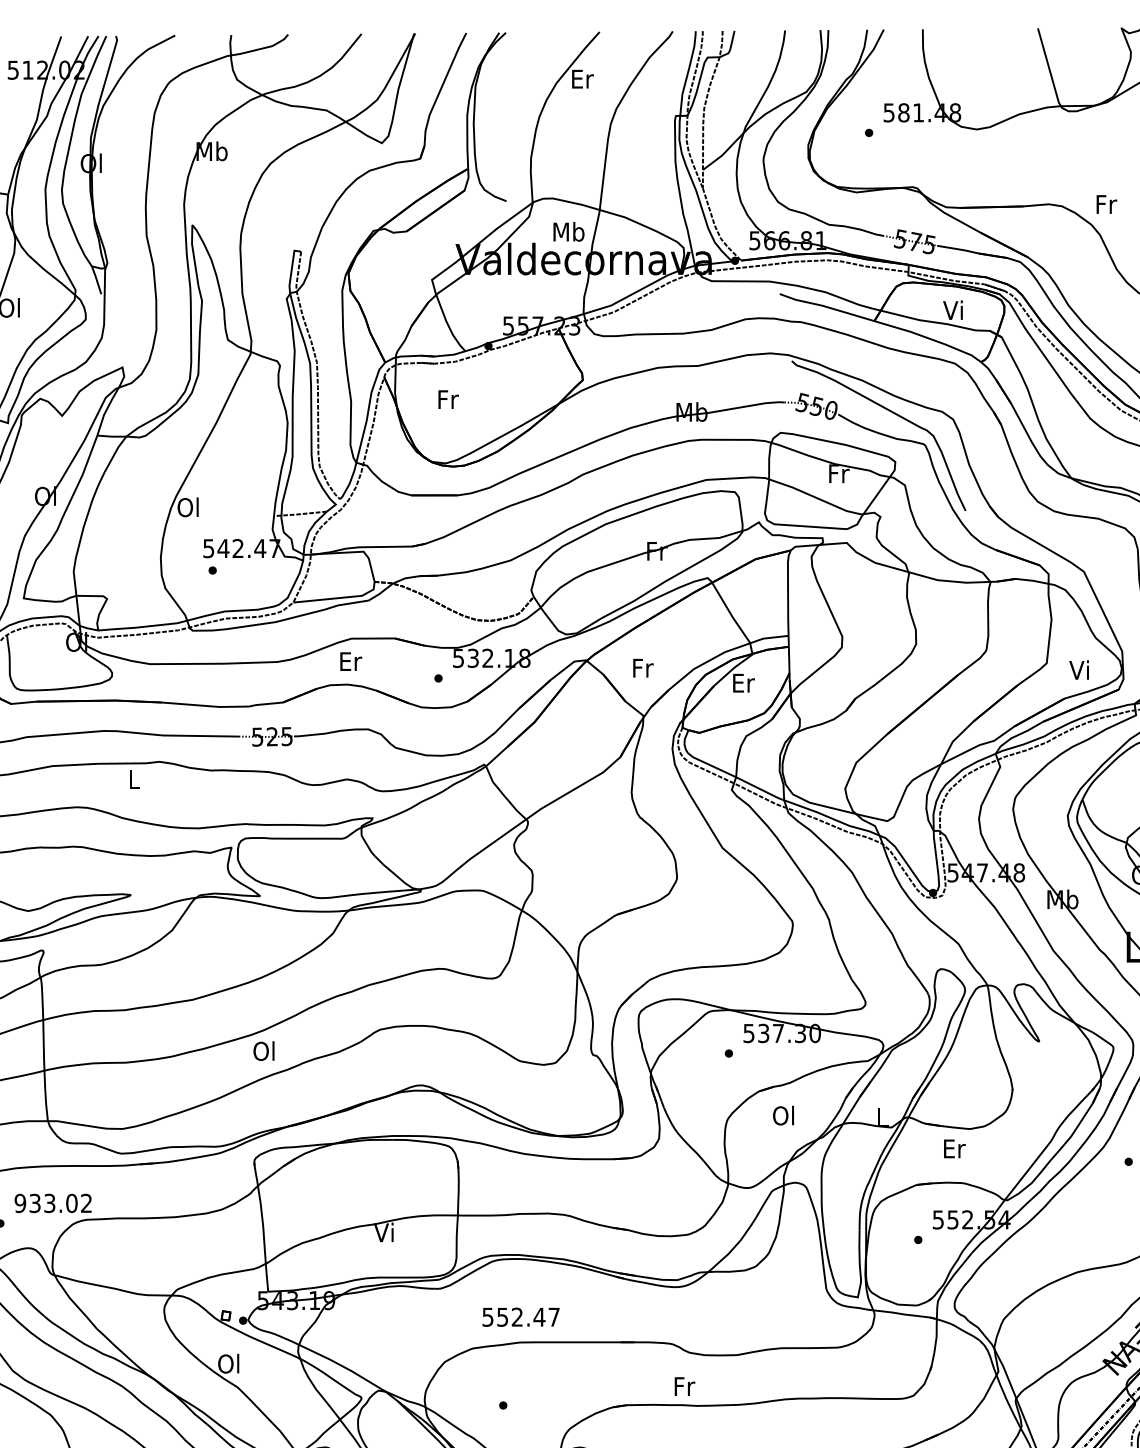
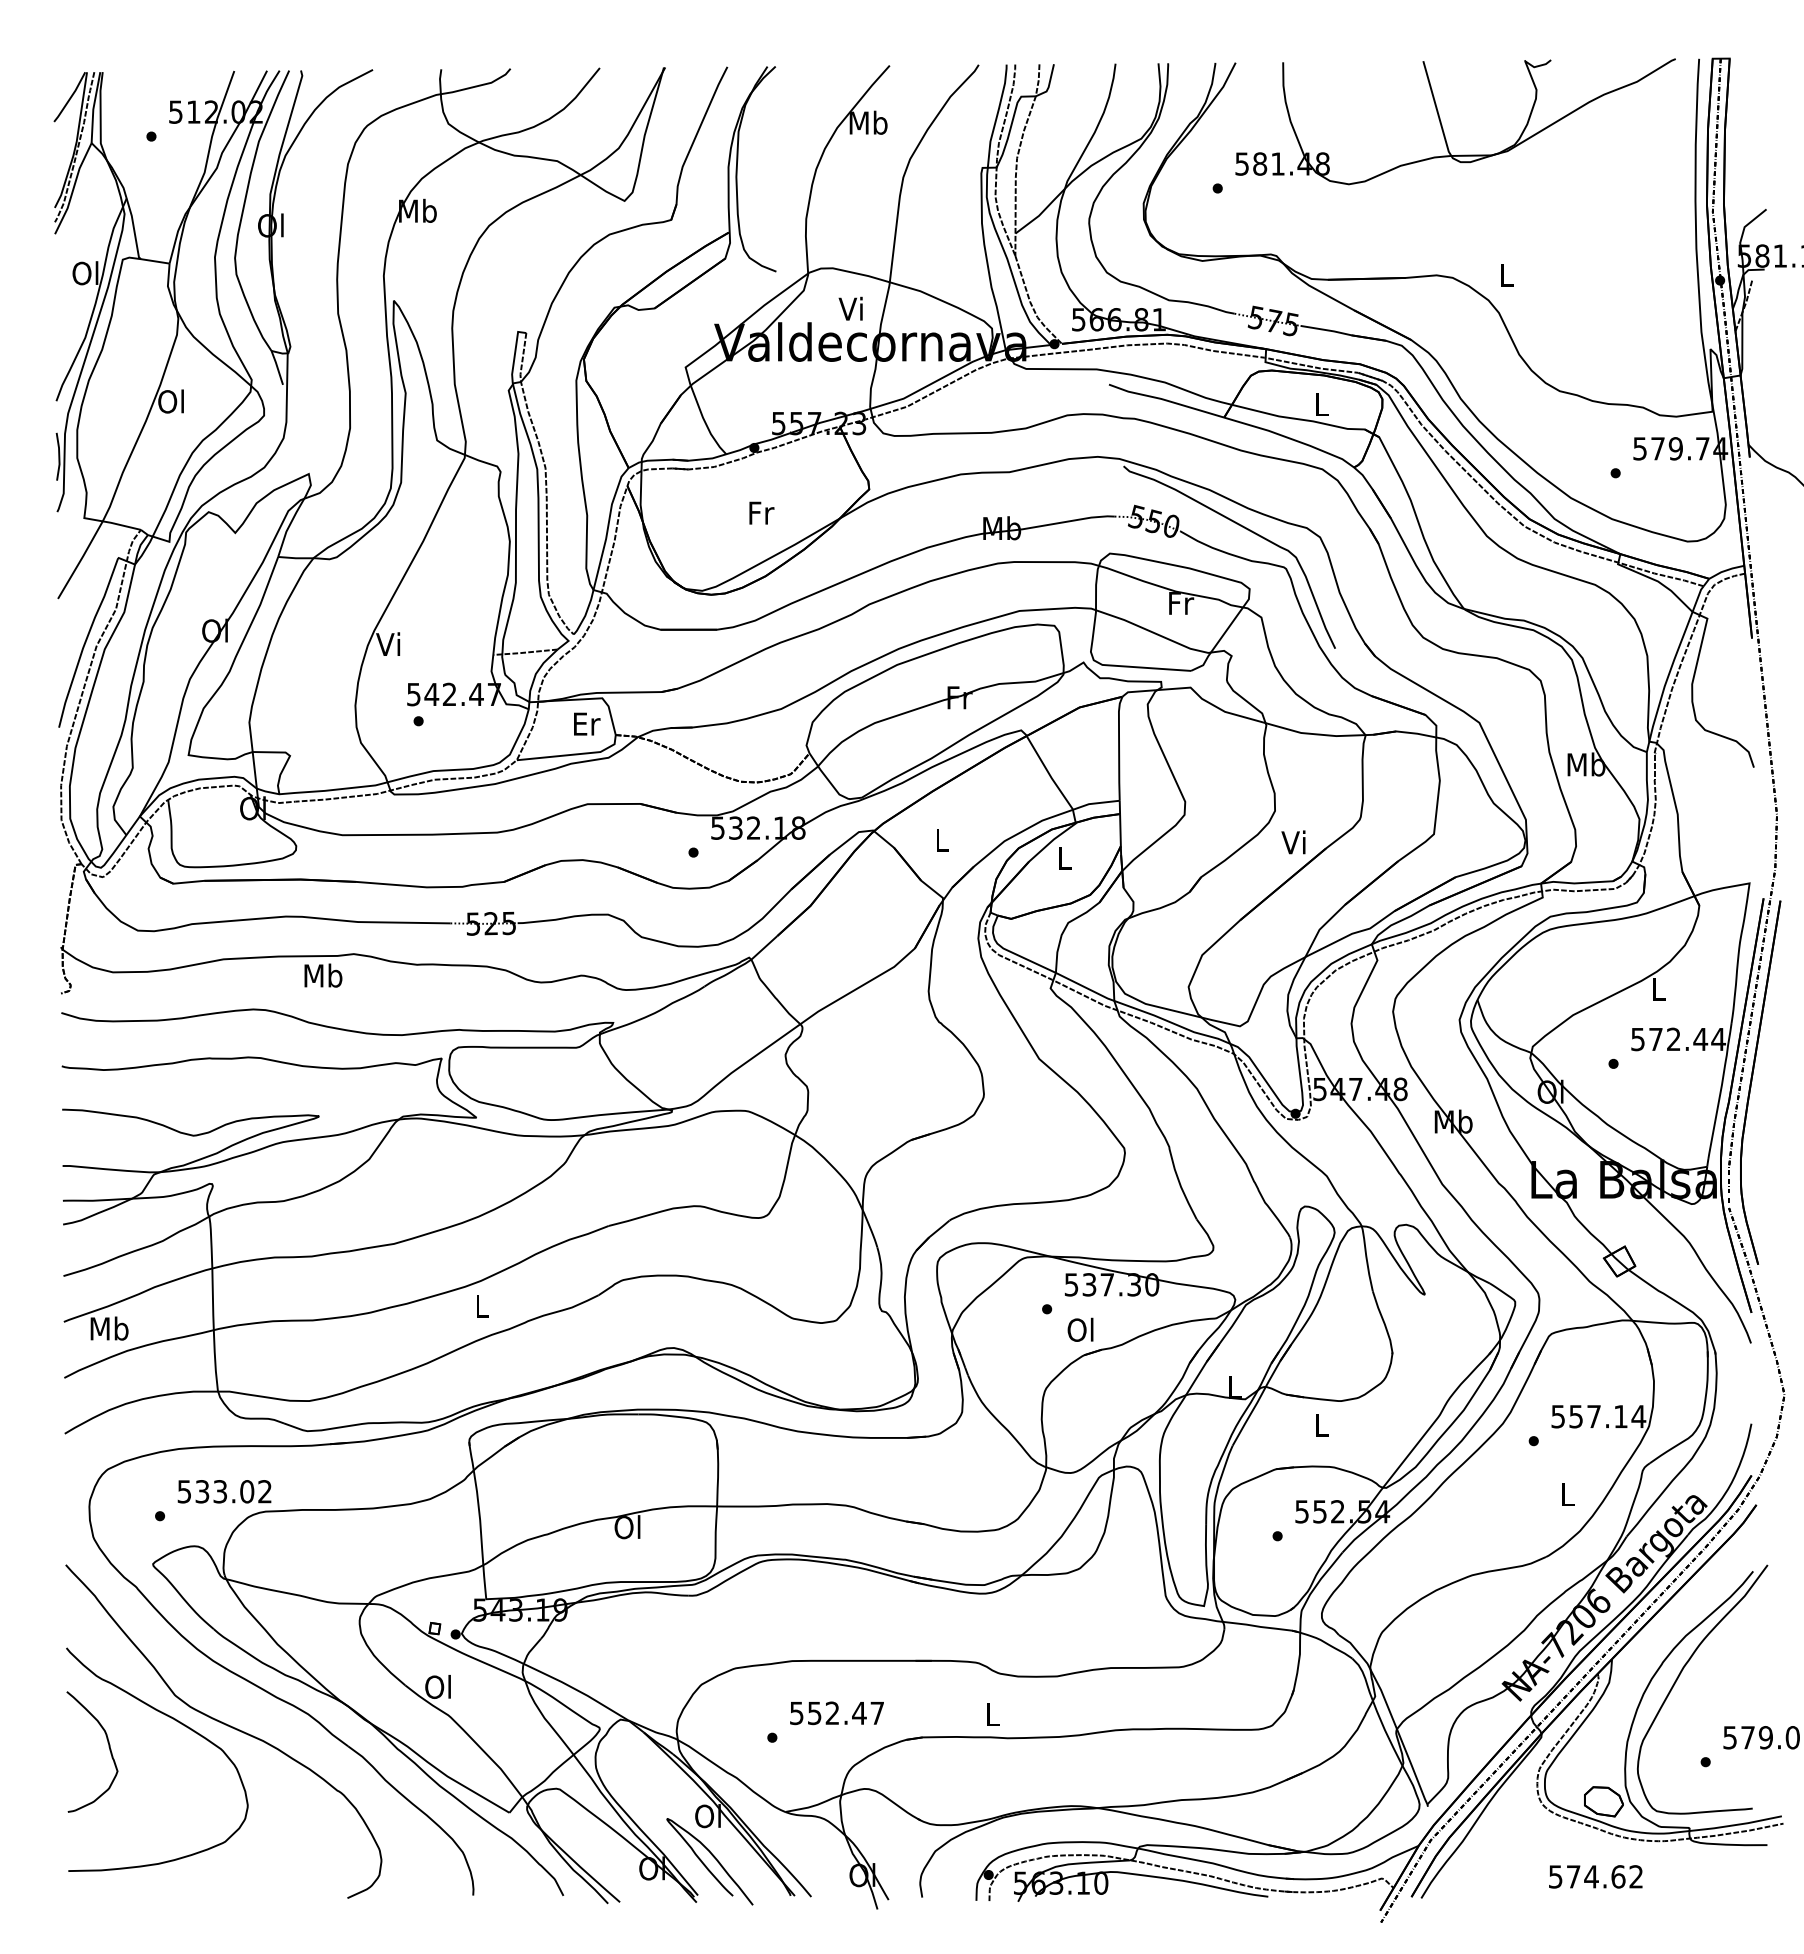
text: (582, 78) -> (868, 122), Er -> Mb
text: (1106, 204) -> (1506, 275), Fr -> L
text: (569, 231) -> (852, 308), Mb -> Vi
text: (952, 310) -> (1319, 404), Vi -> L
text: (448, 399) -> (761, 512), moved
text: (187, 507) -> (388, 644), Ol -> Vi
text: (351, 661) -> (587, 723), moved
text: (643, 667) -> (942, 839), Fr -> L
text: (1079, 670) -> (1293, 842), moved
text: (744, 683) -> (1065, 858), Er -> L
text: (134, 779) -> (323, 975), L -> Mb
text: (263, 1051) -> (480, 1306), Ol -> L
text: (783, 1115) -> (1080, 1329), moved
text: (955, 1149) -> (1322, 1425), Er -> L
text: (20, 1203) -> (184, 1491), 933.02 -> 533.02
text: (384, 1232) -> (627, 1527), Vi -> Ol
text: (520, 1317) -> (836, 1713), moved
text: (684, 1386) -> (993, 1714), Fr -> L

